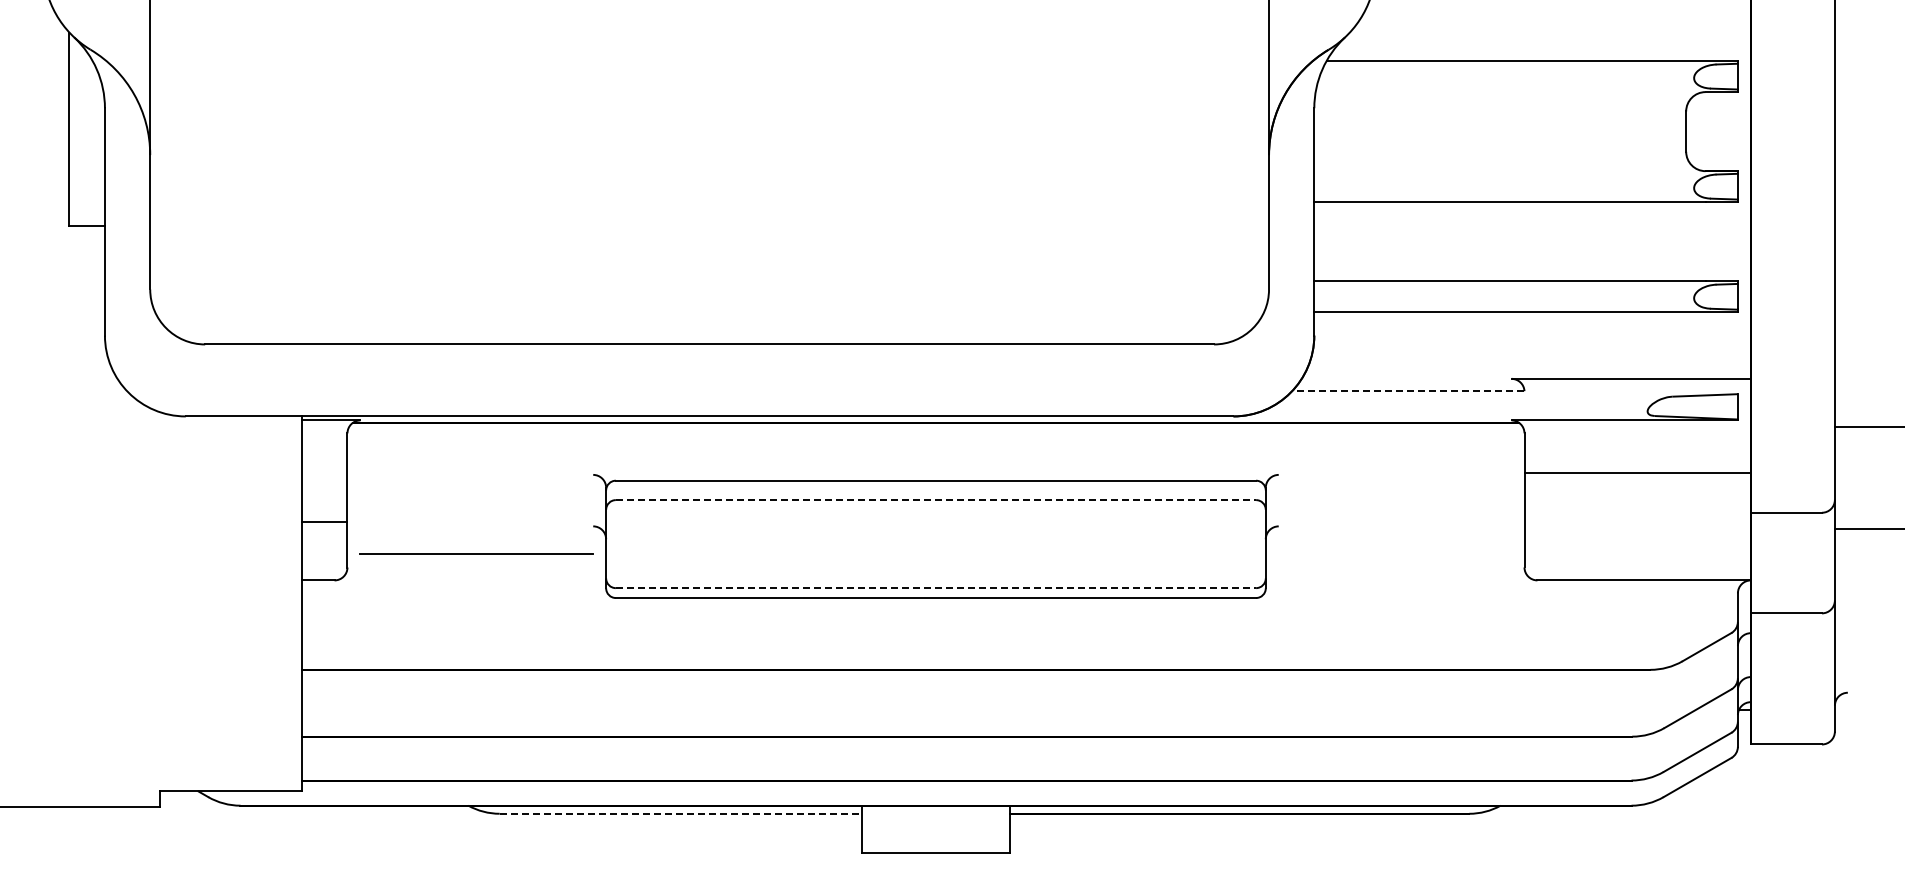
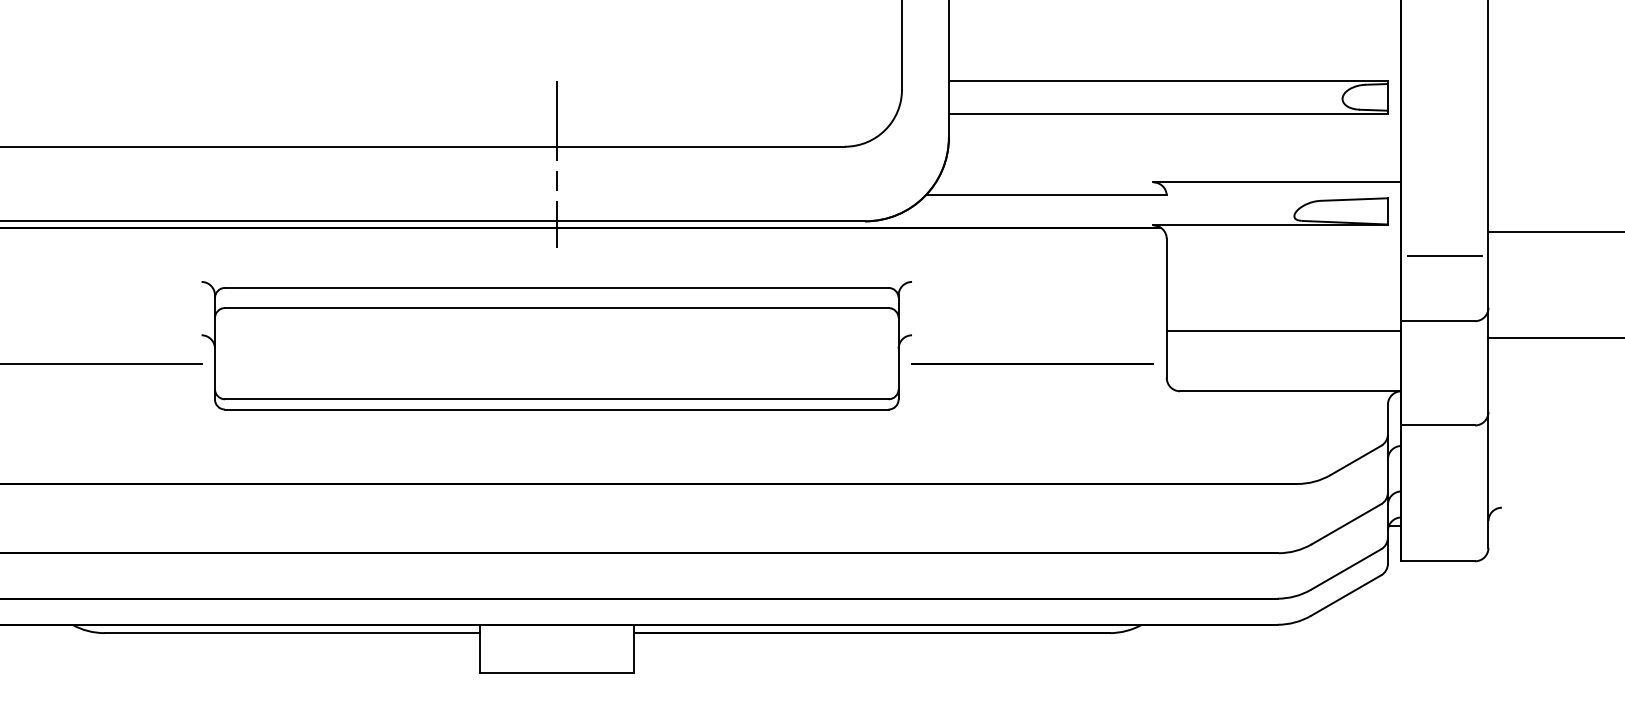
line: (935, 360) -> (556, 163), added
line: (1407, 391) -> (1045, 195), dashed -> solid
line: (1792, 449) -> (1444, 255), added
line: (1637, 473) -> (1283, 331), moved
line: (936, 500) -> (557, 308), dashed -> solid
line: (1395, 553) -> (1033, 363), added
line: (936, 588) -> (557, 399), dashed -> solid
line: (680, 813) -> (292, 632), dashed -> solid

